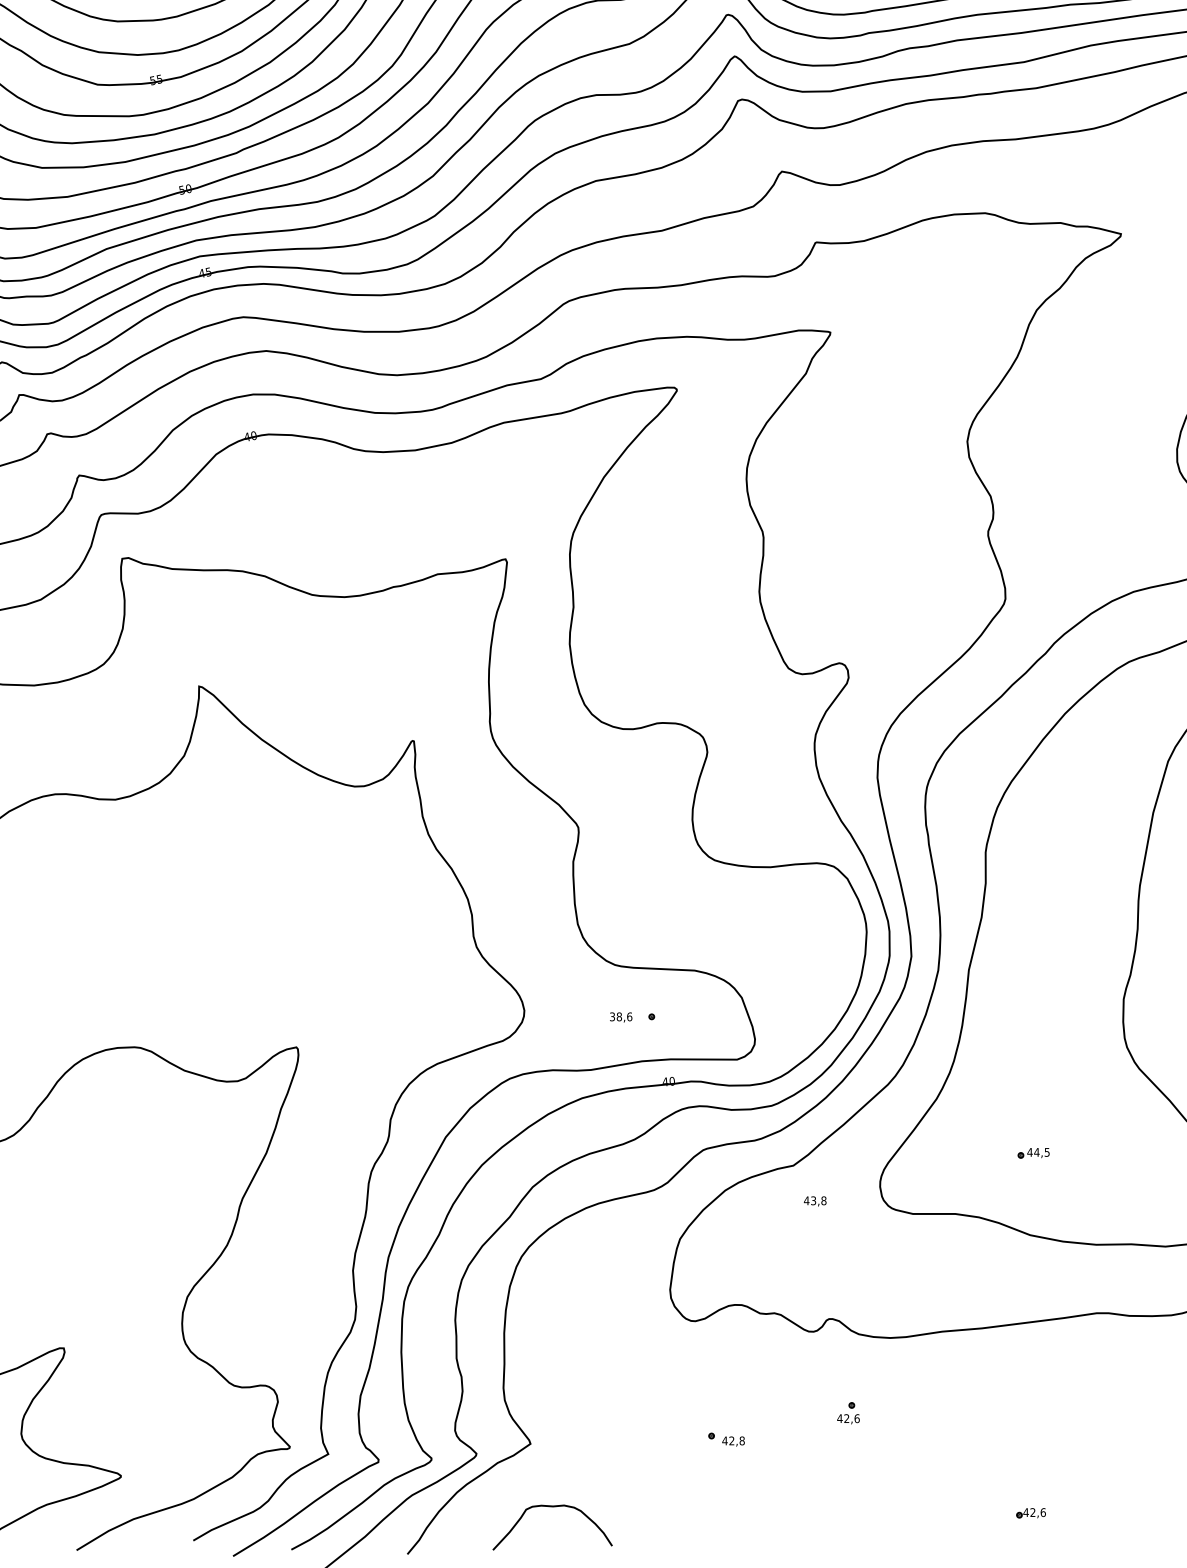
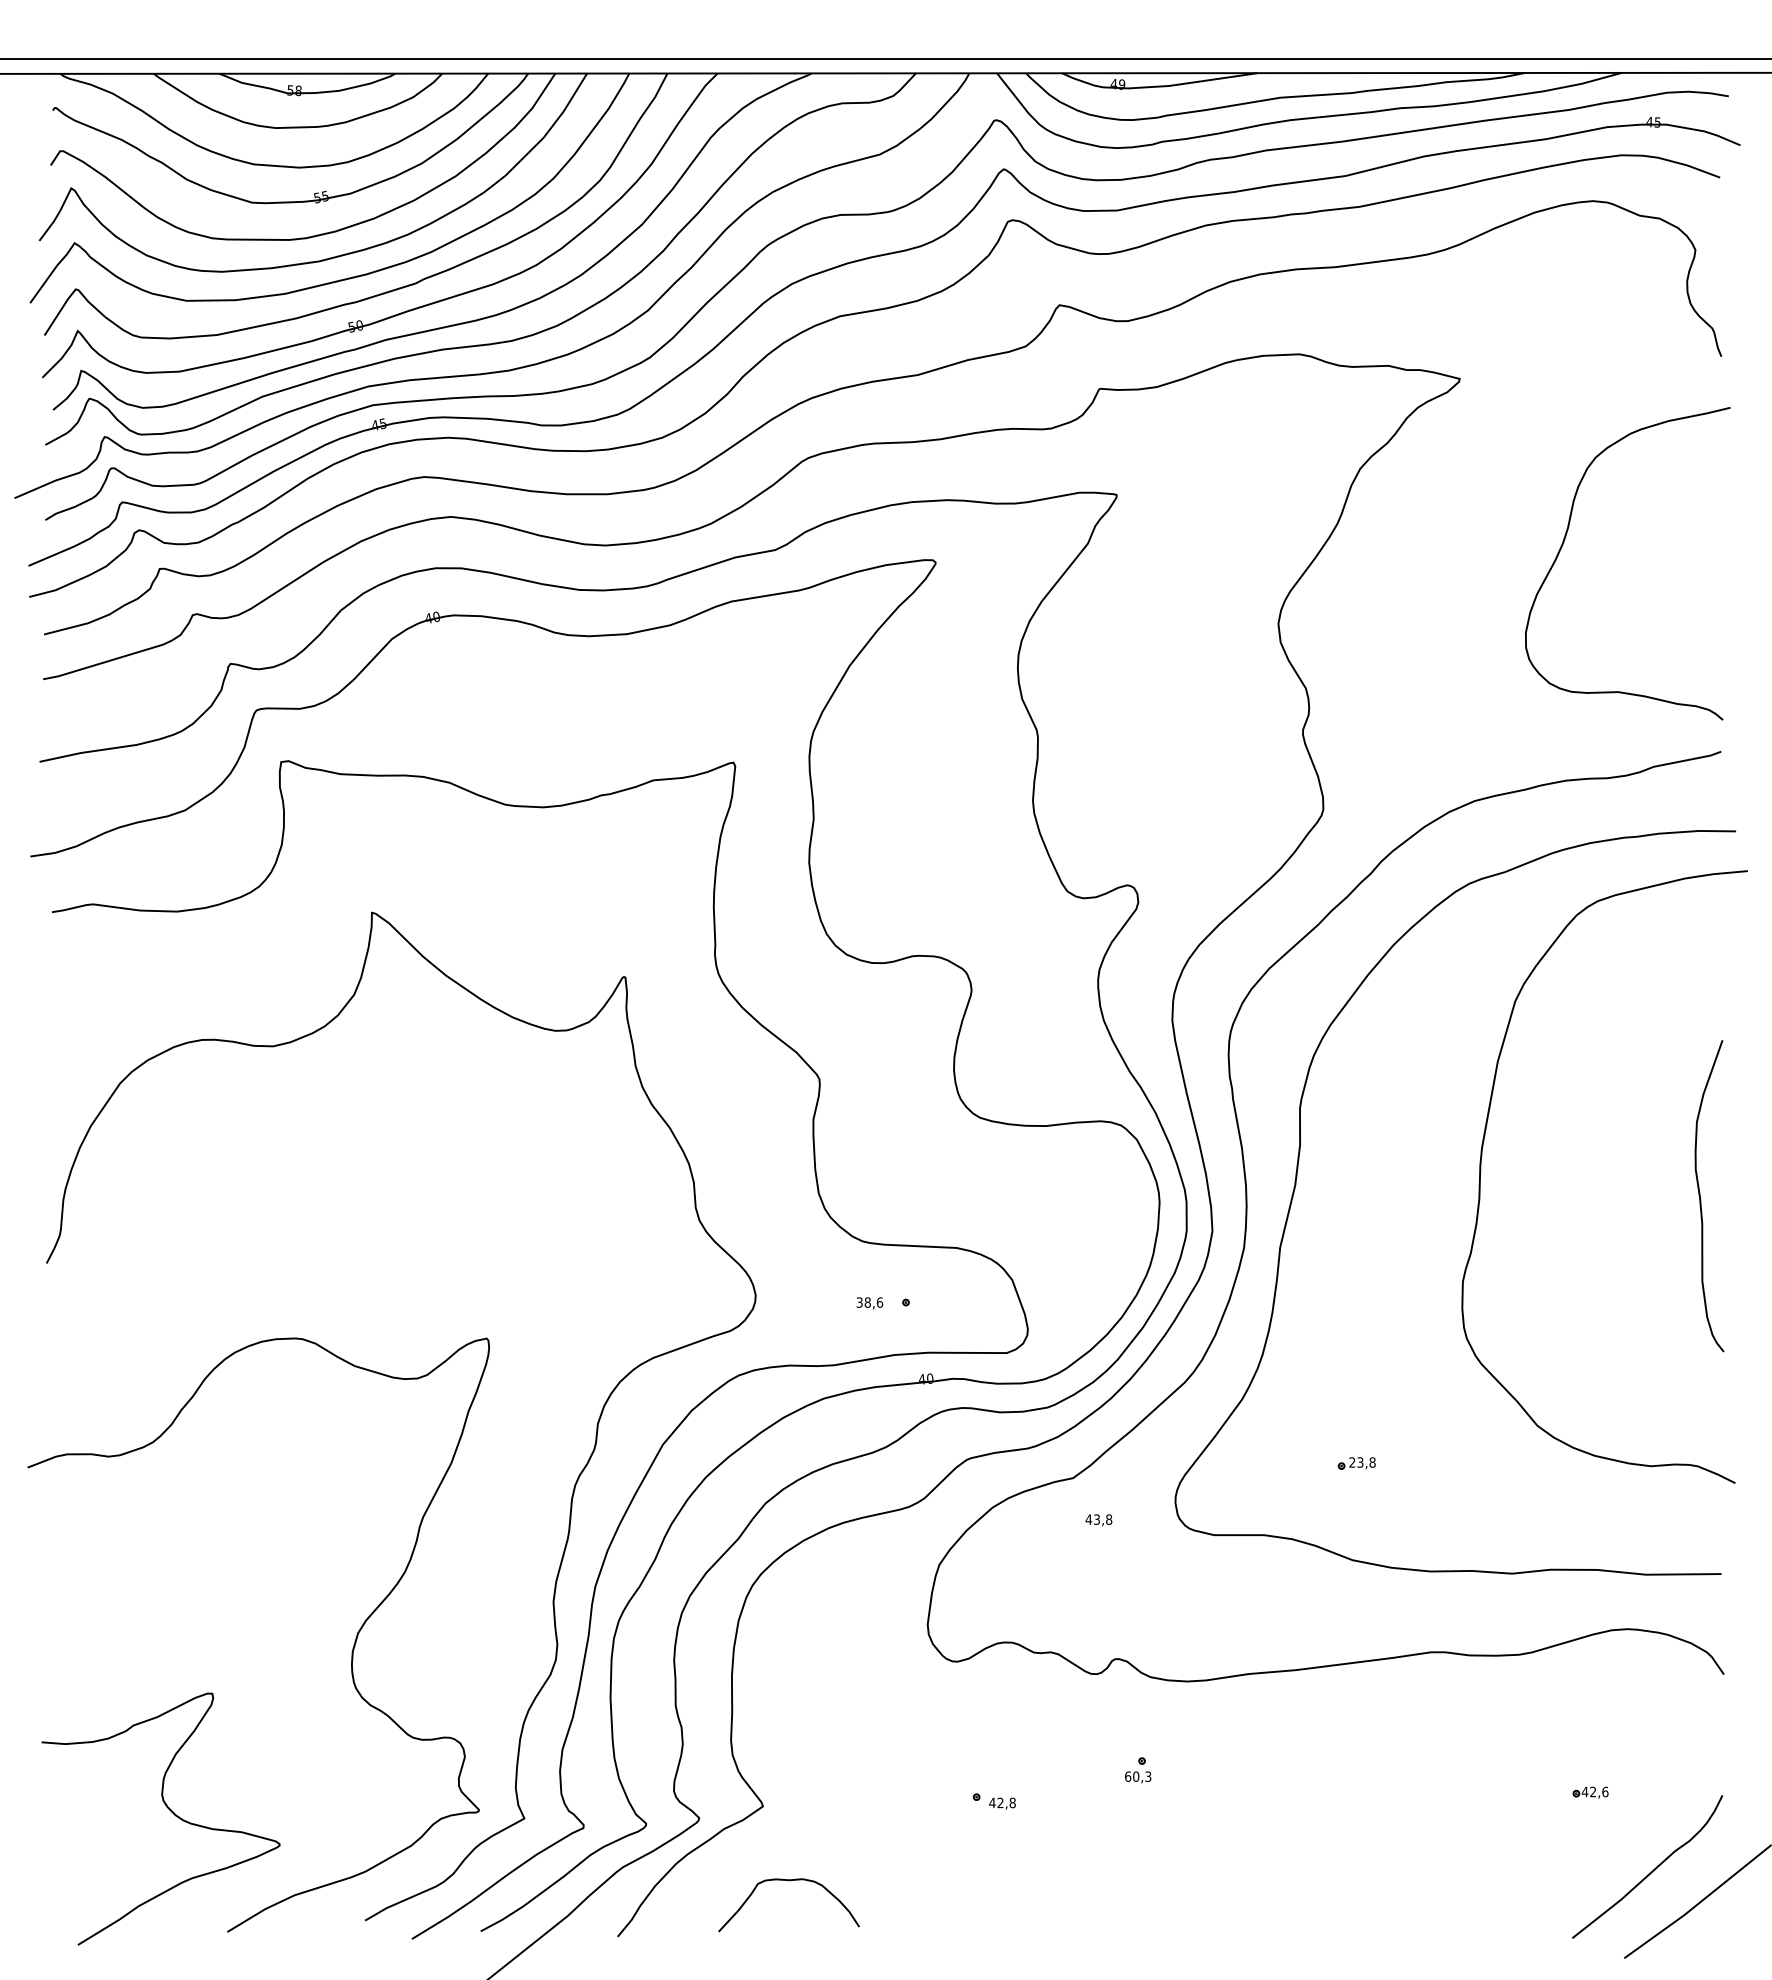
text: (1038, 1152) -> (1362, 1462), 44,5 -> 23,8
text: (847, 1418) -> (1137, 1776), 42,6 -> 60,3
part: (1031, 1513) -> (1353, 1888), removed

